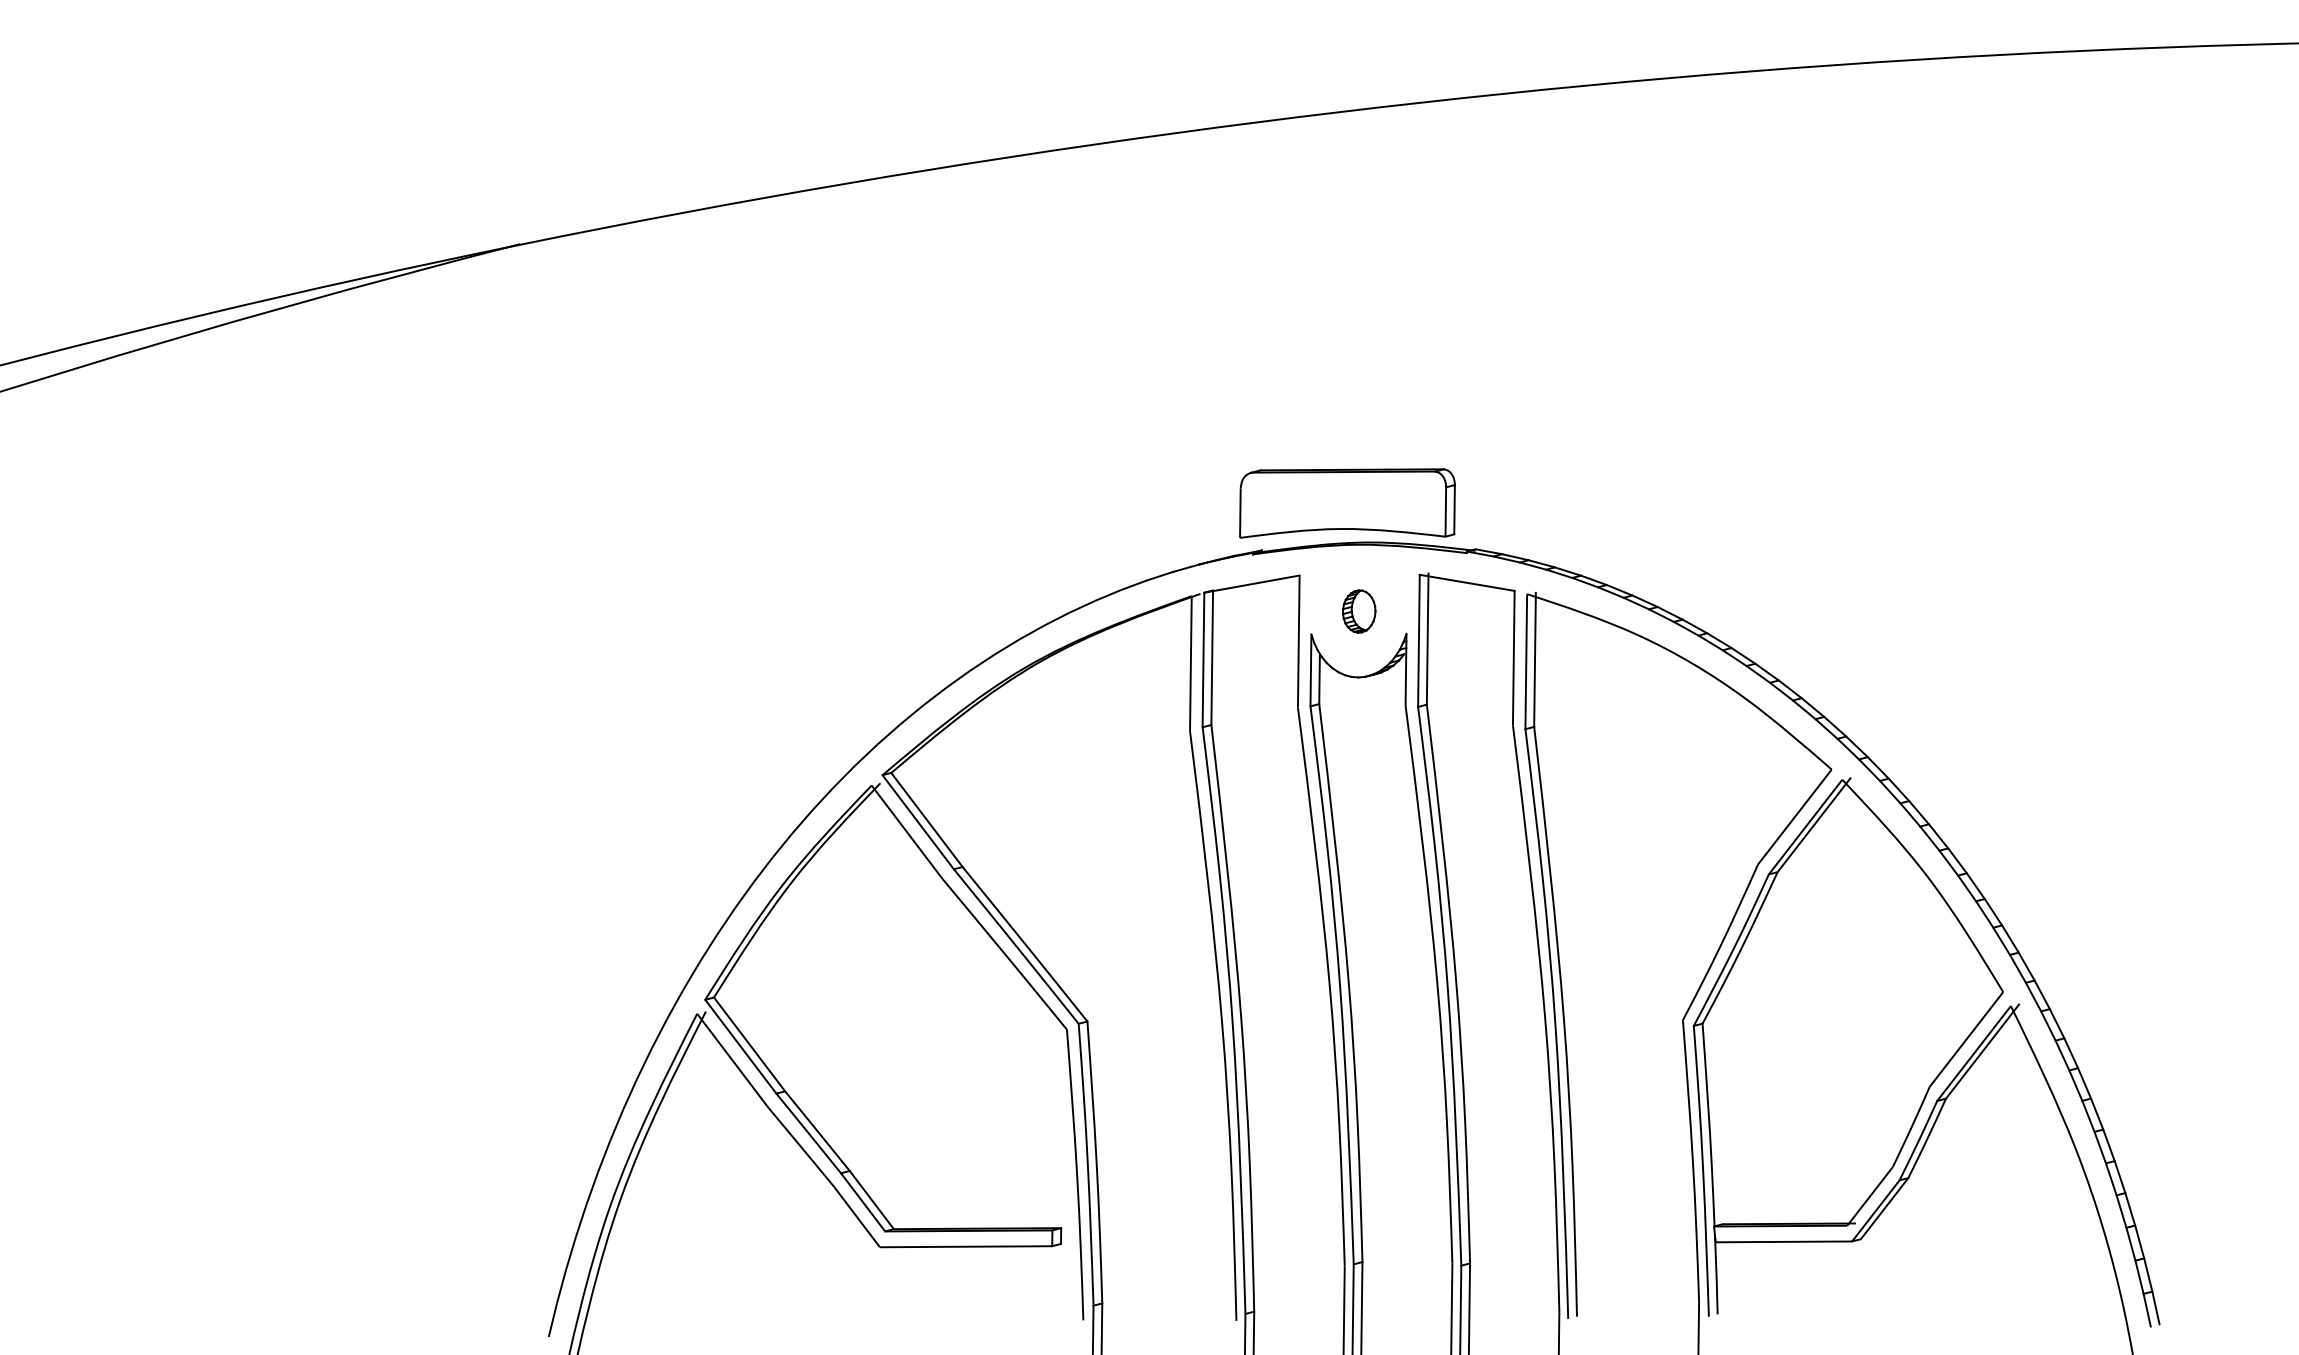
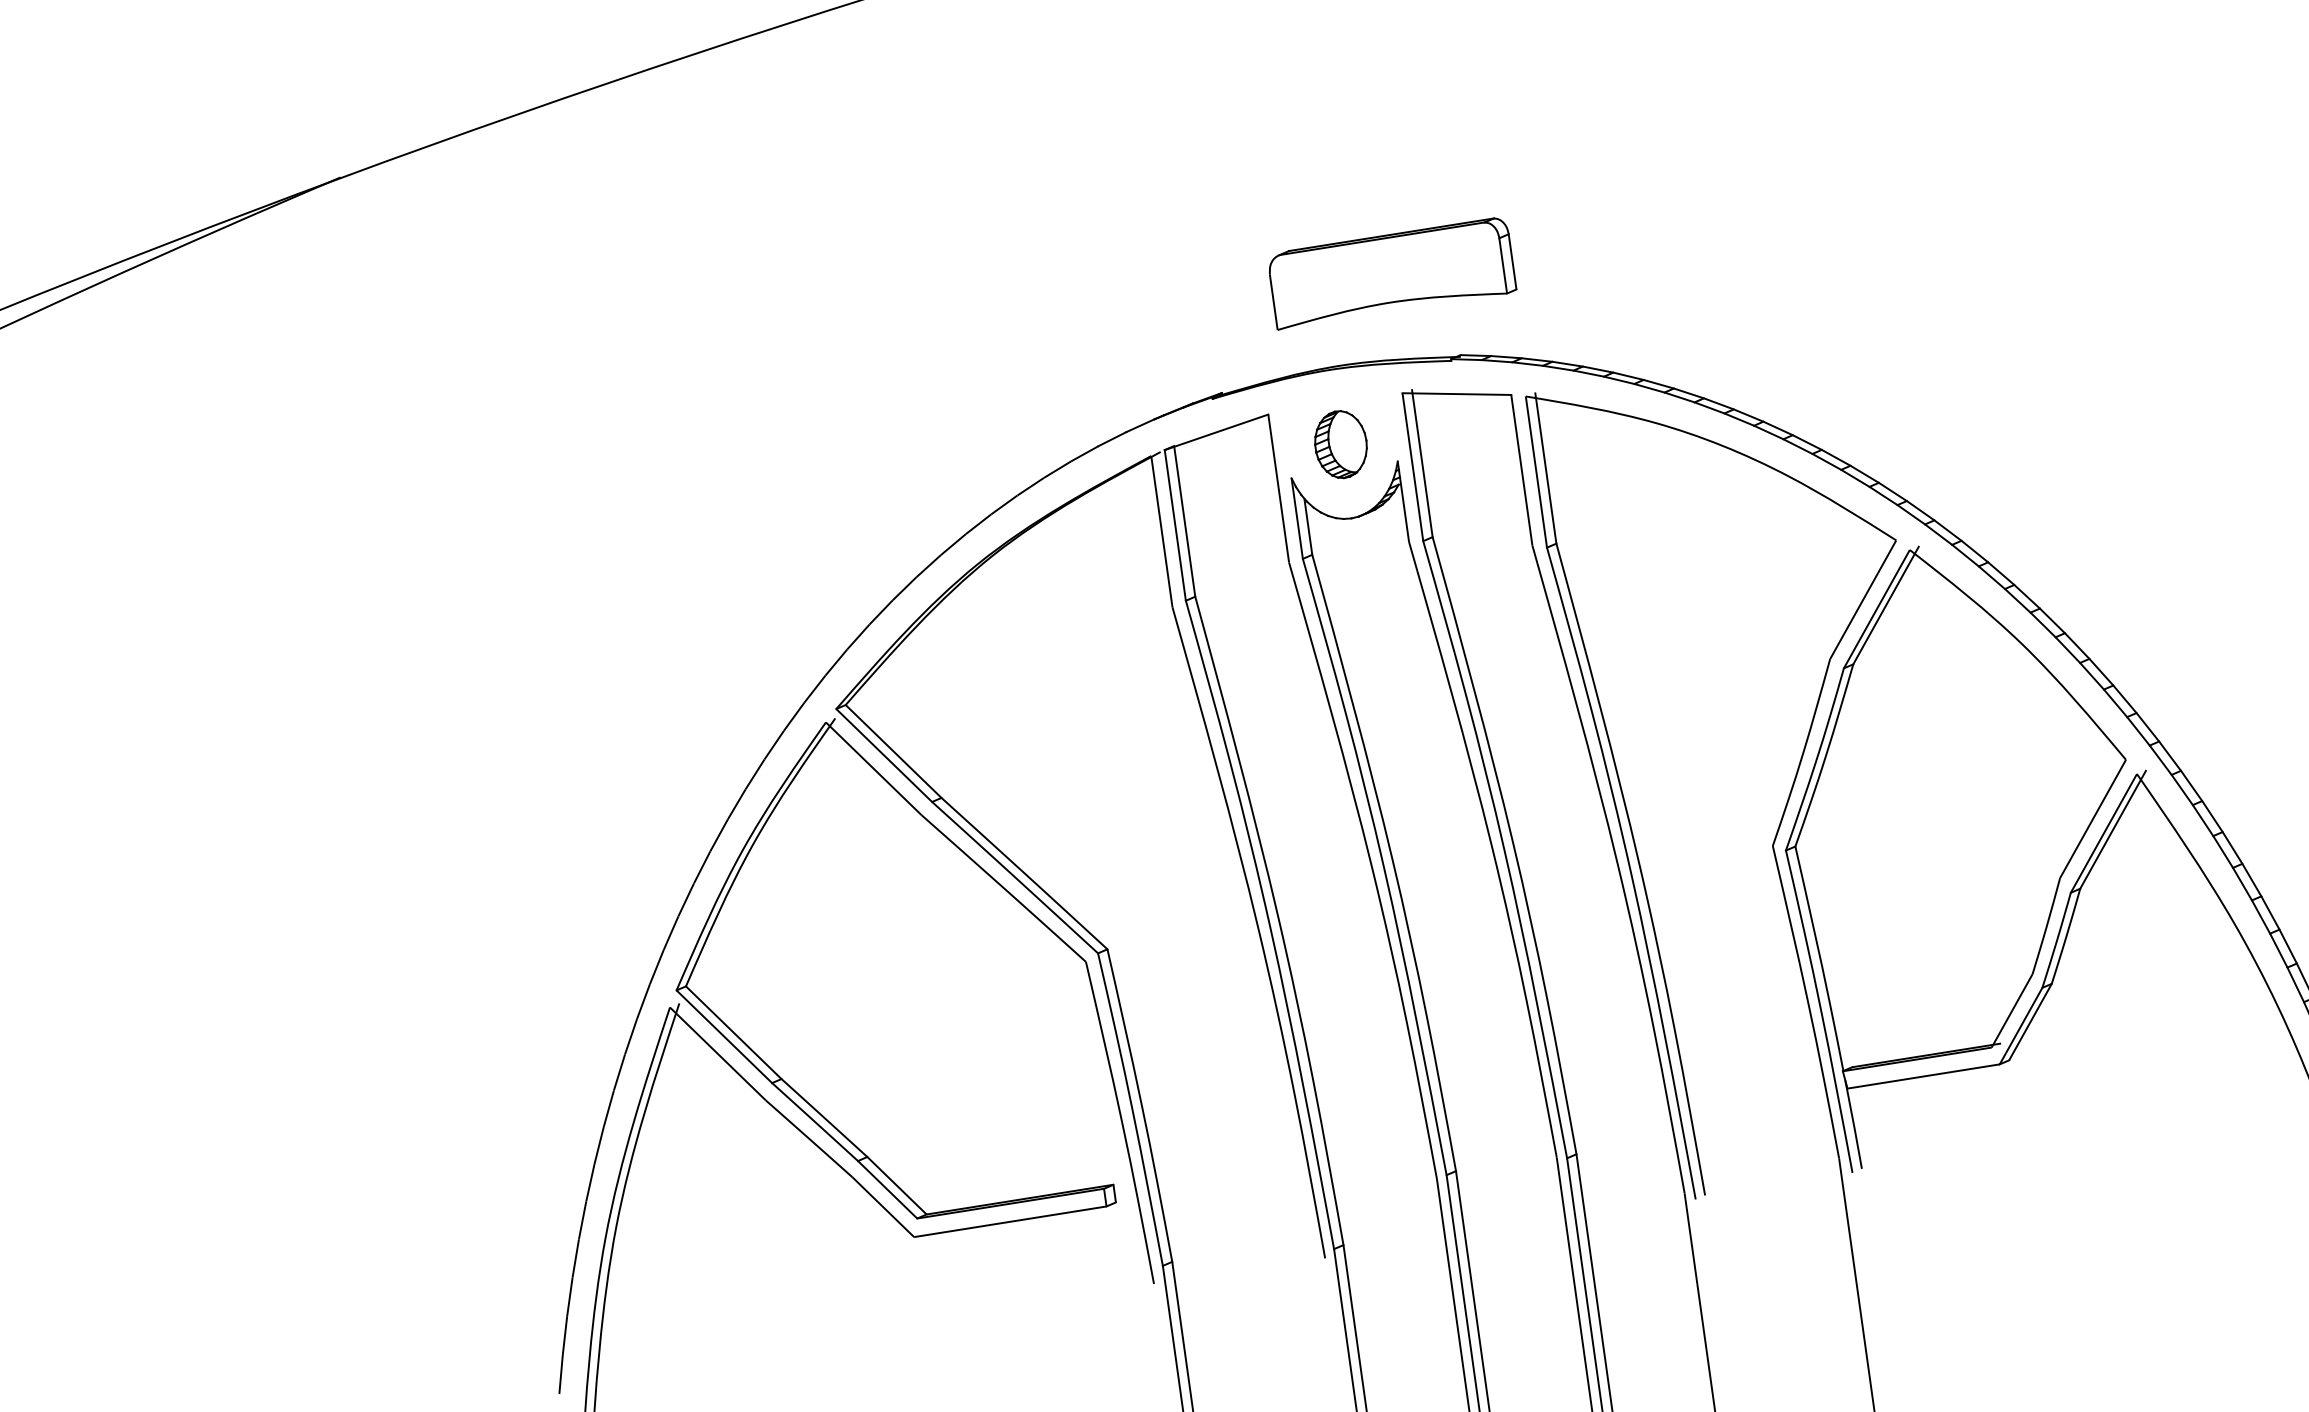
part: (1347, 503) -> (1391, 273), moved
part: (1359, 611) -> (1341, 444), size x1.4

